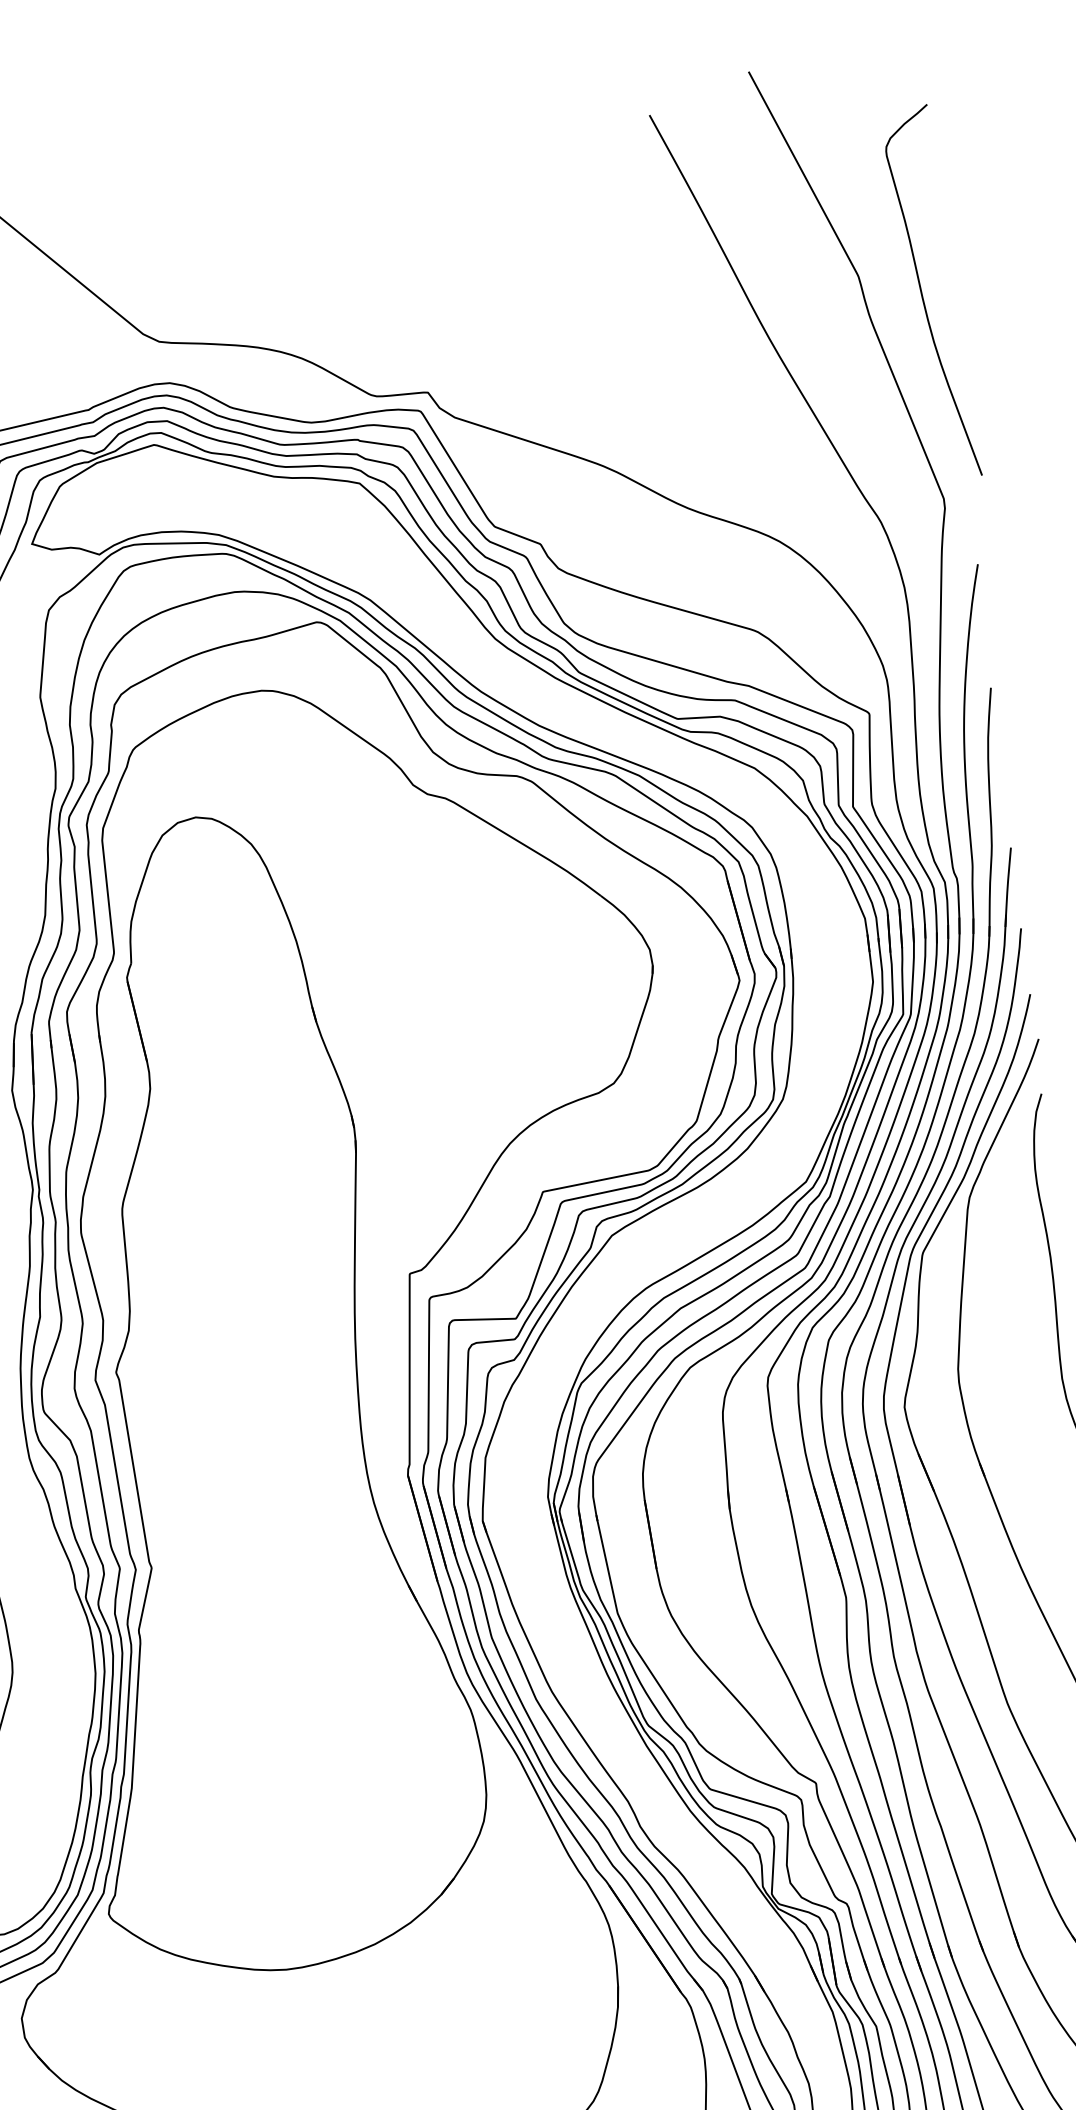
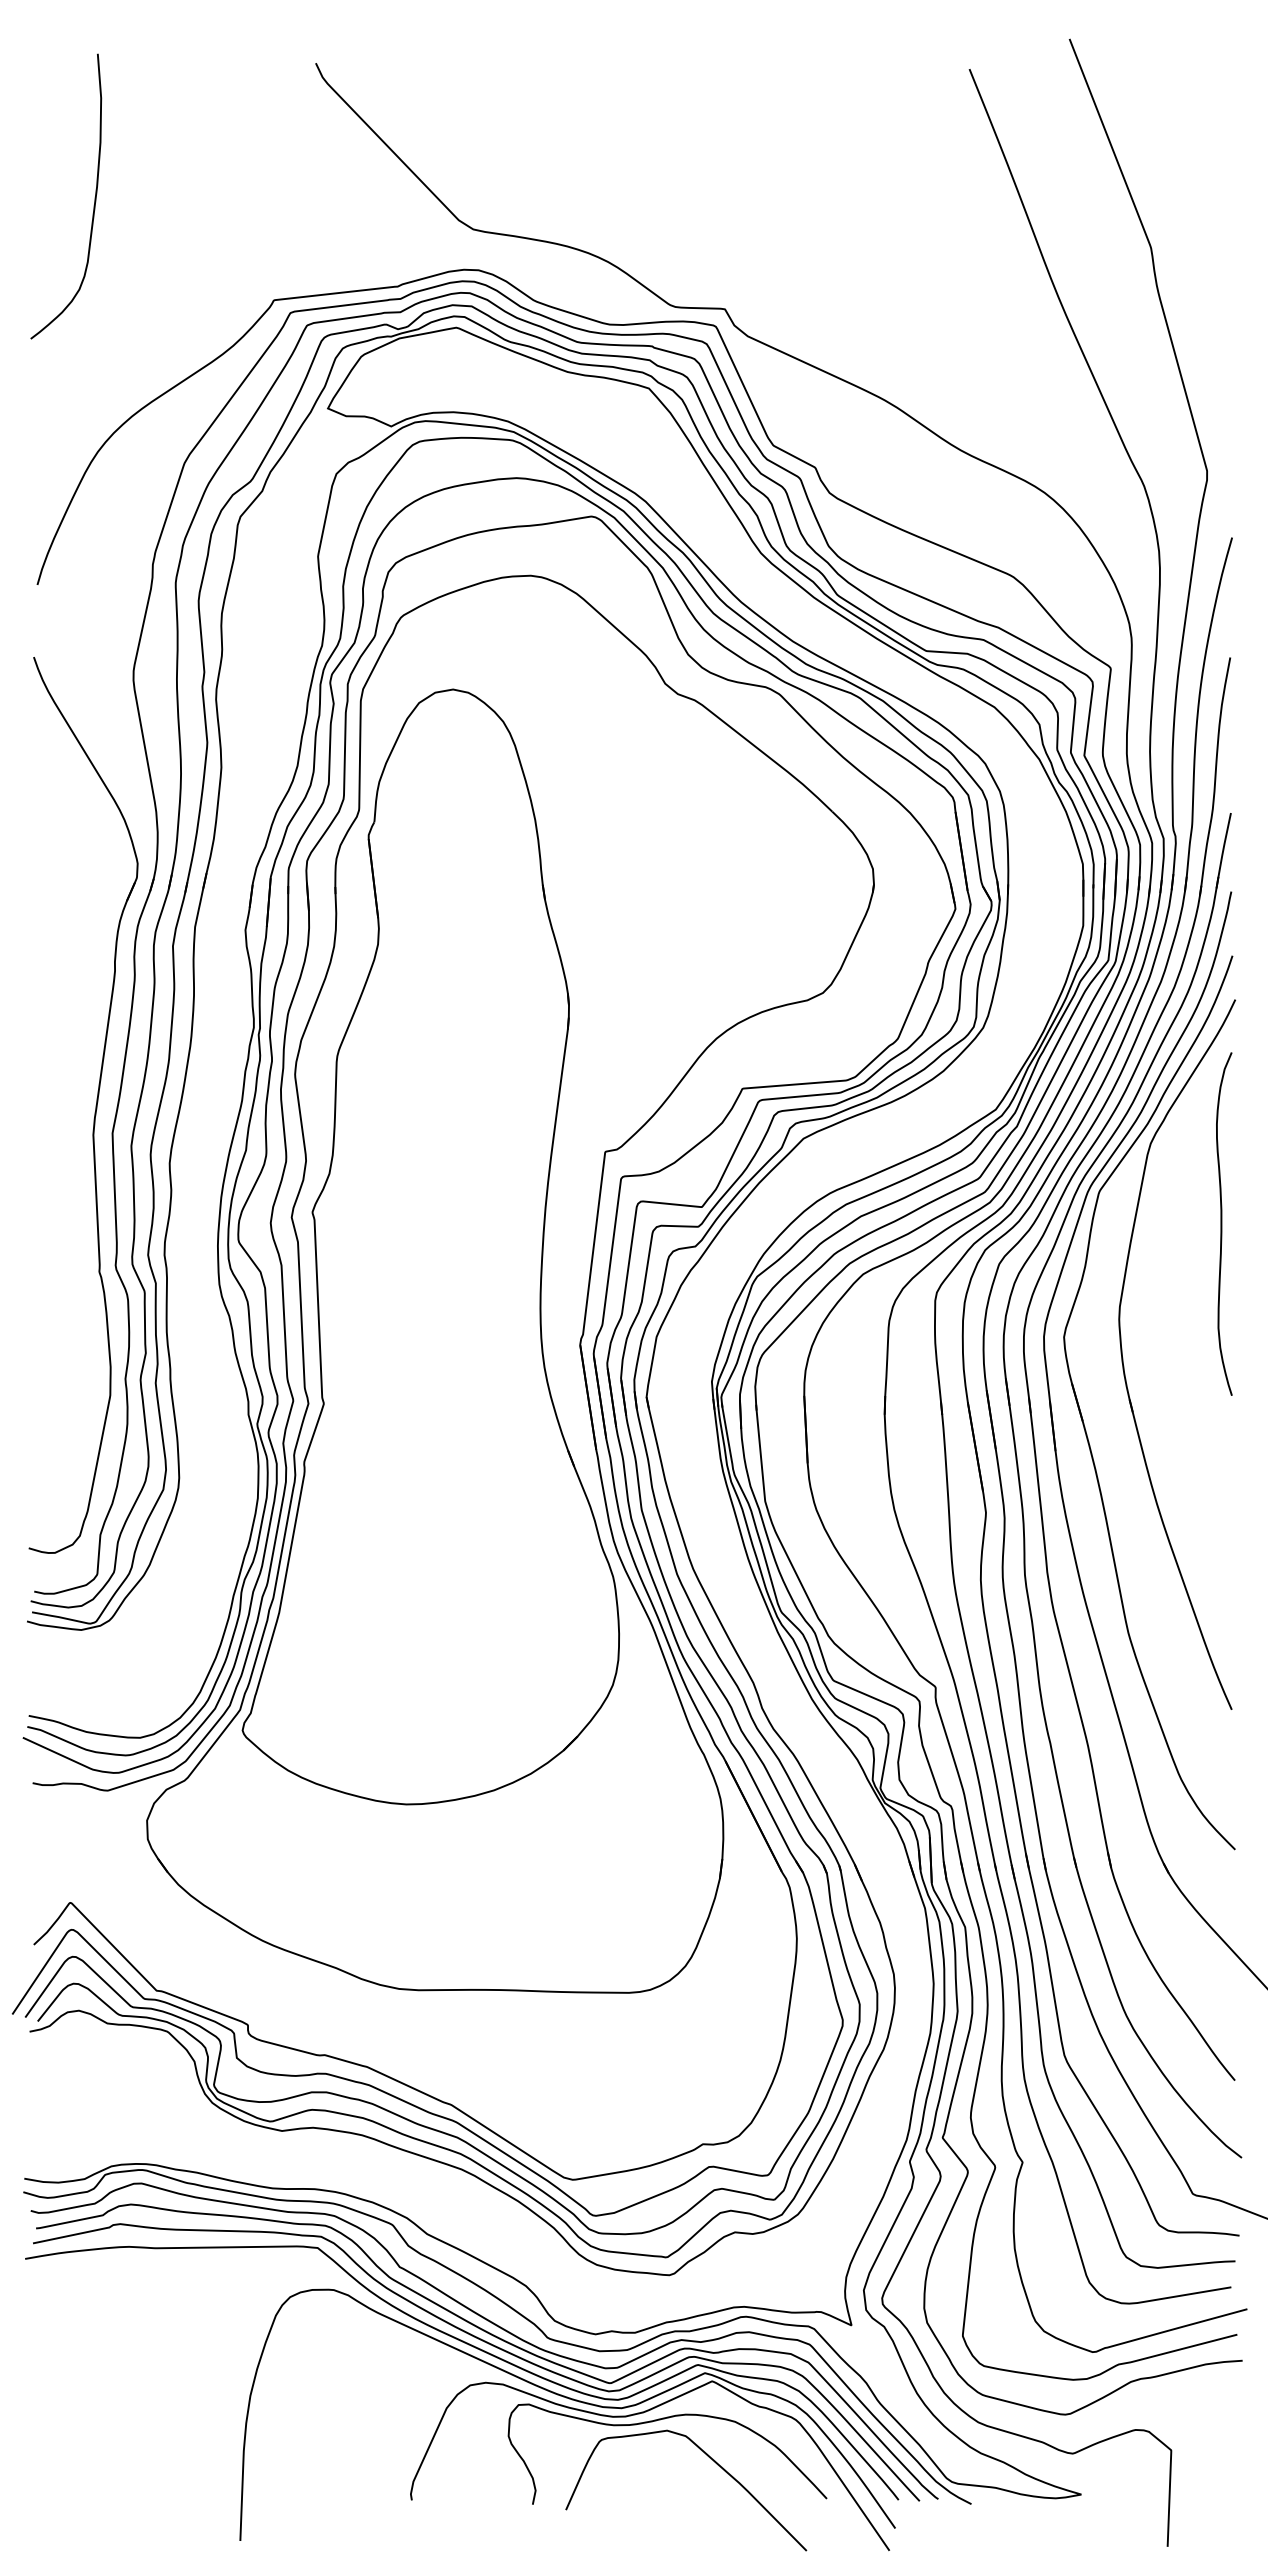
curve: (922, 293) -> (1210, 271), removed

